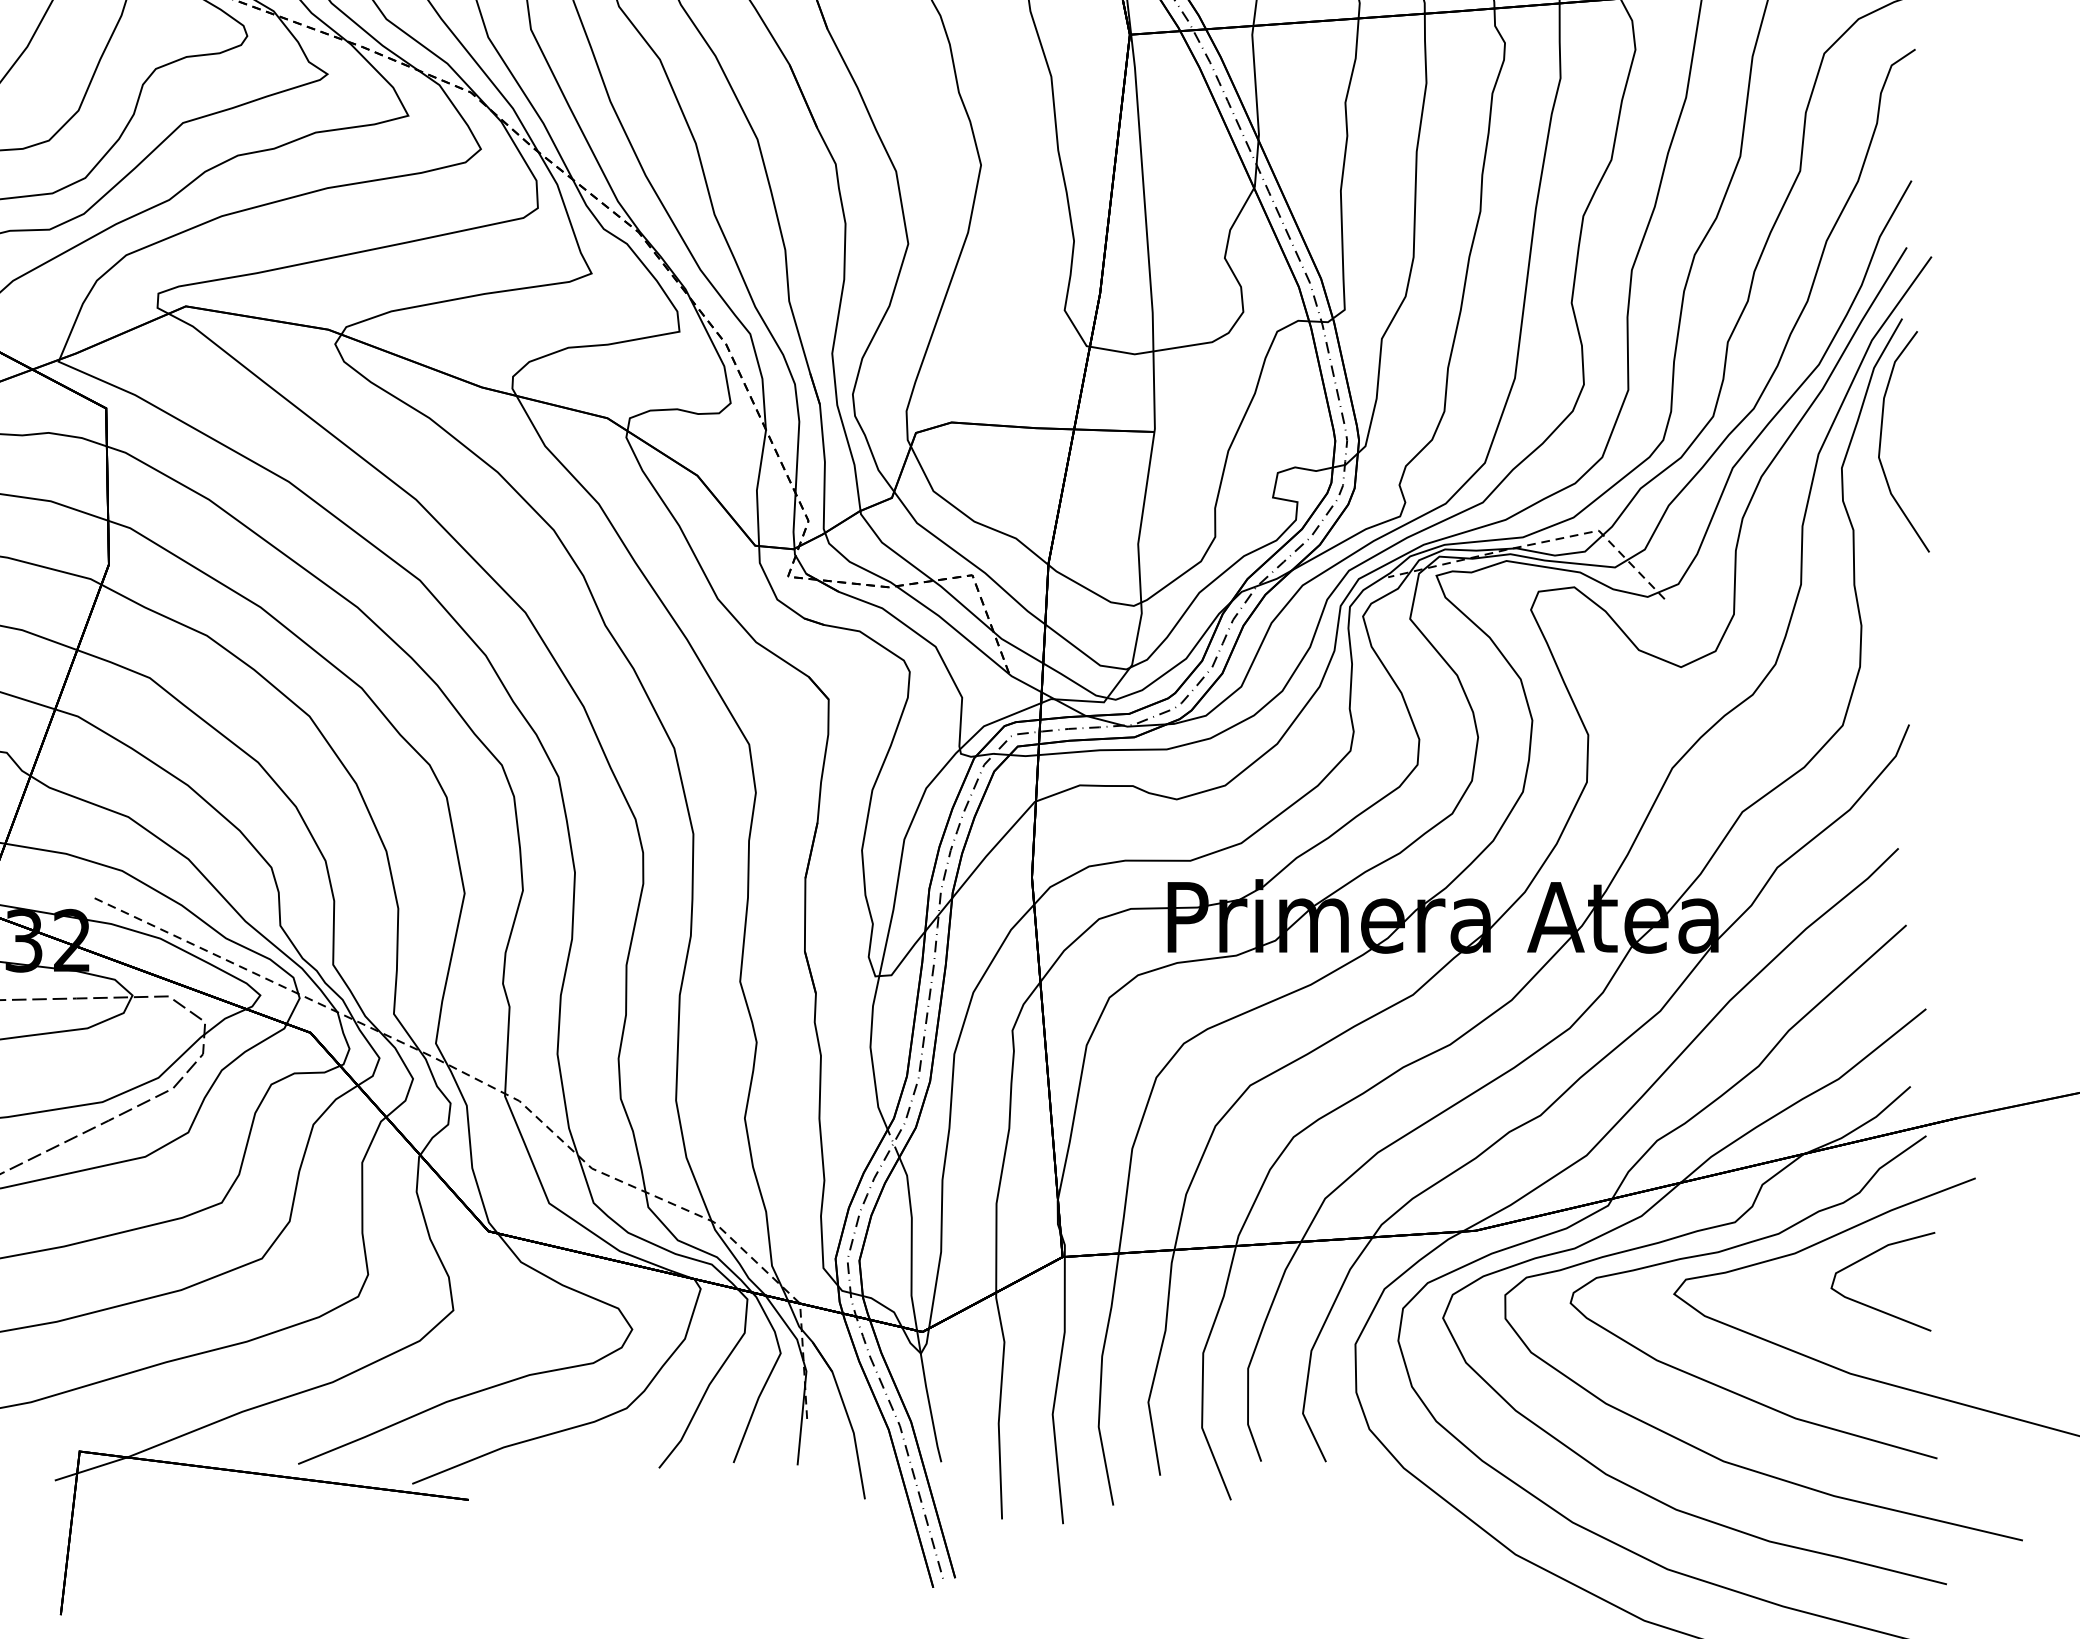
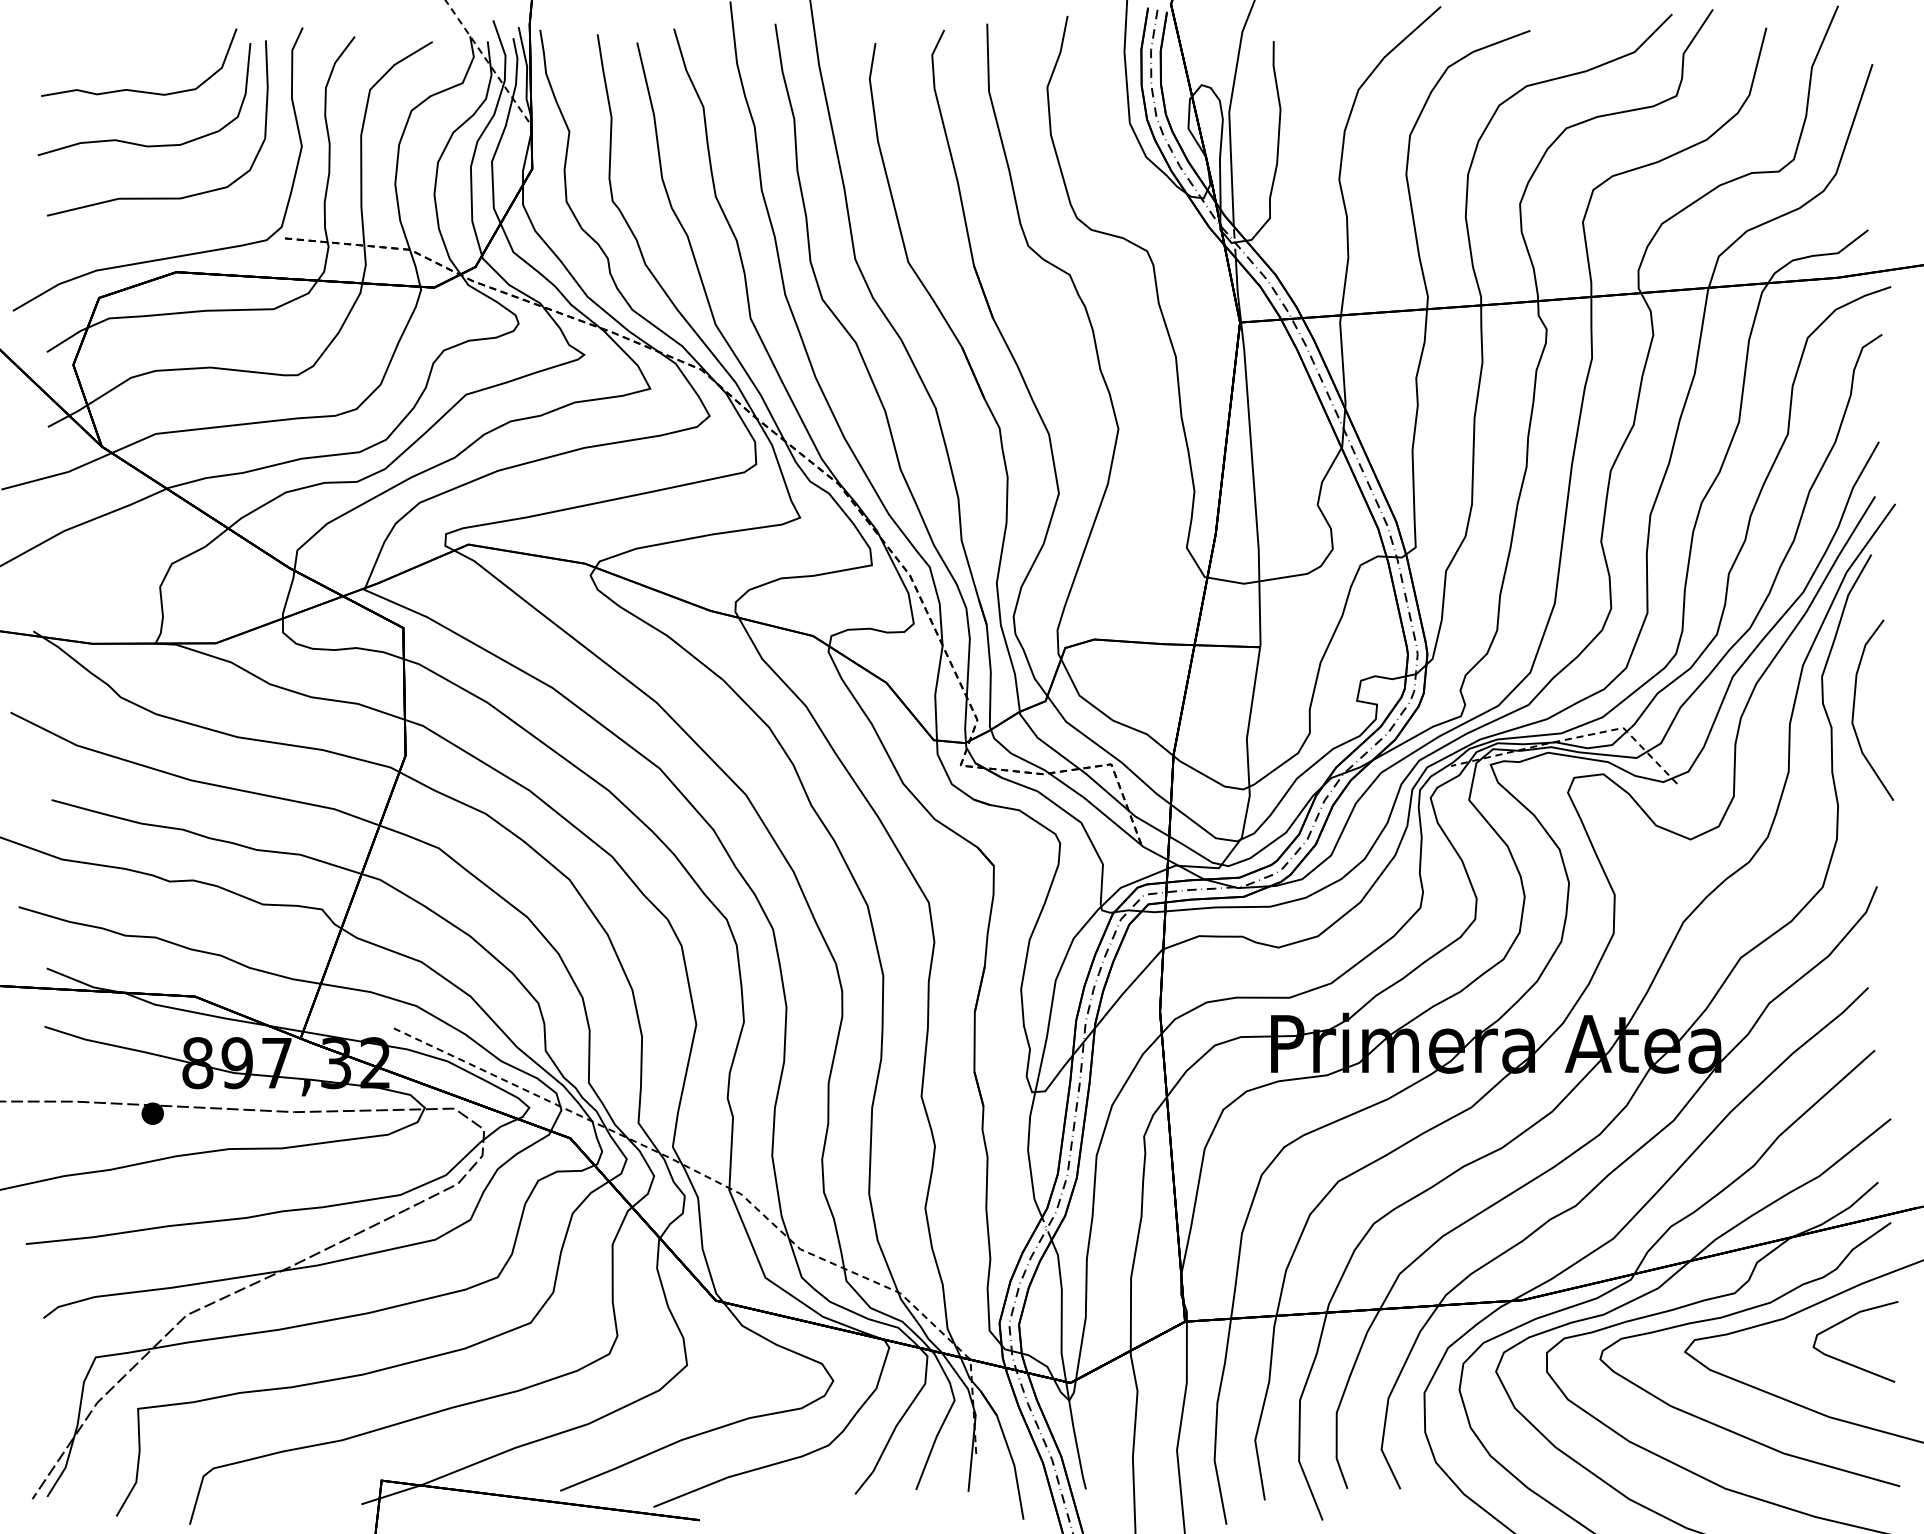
curve: (1881, 440) -> (1854, 709), moved

